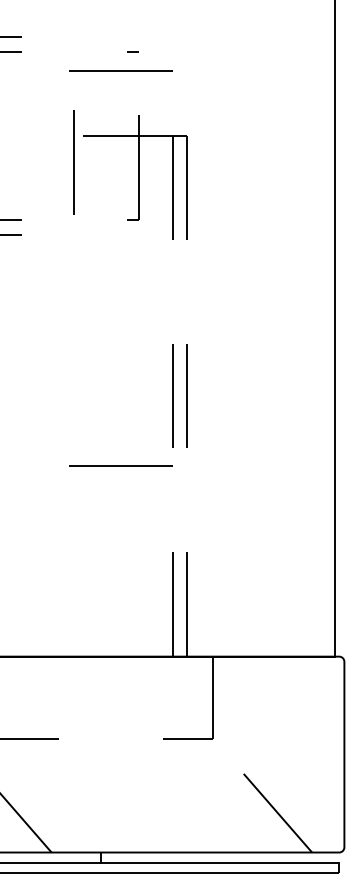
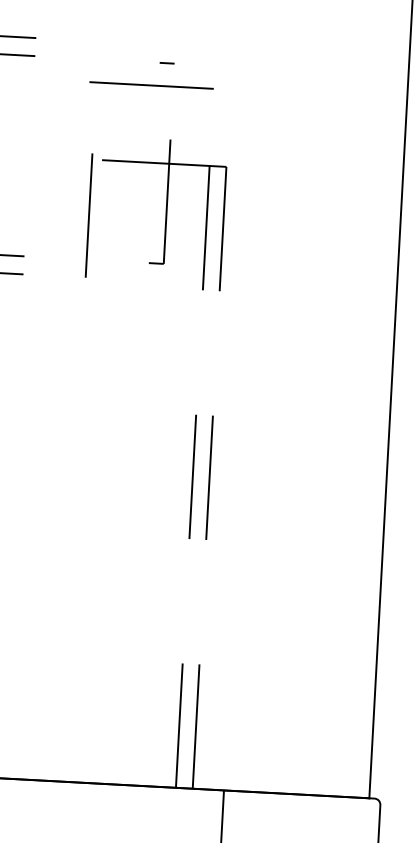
line: (73, 162) -> (87, 215), moved
line: (120, 465) -> (125, 556), removed

